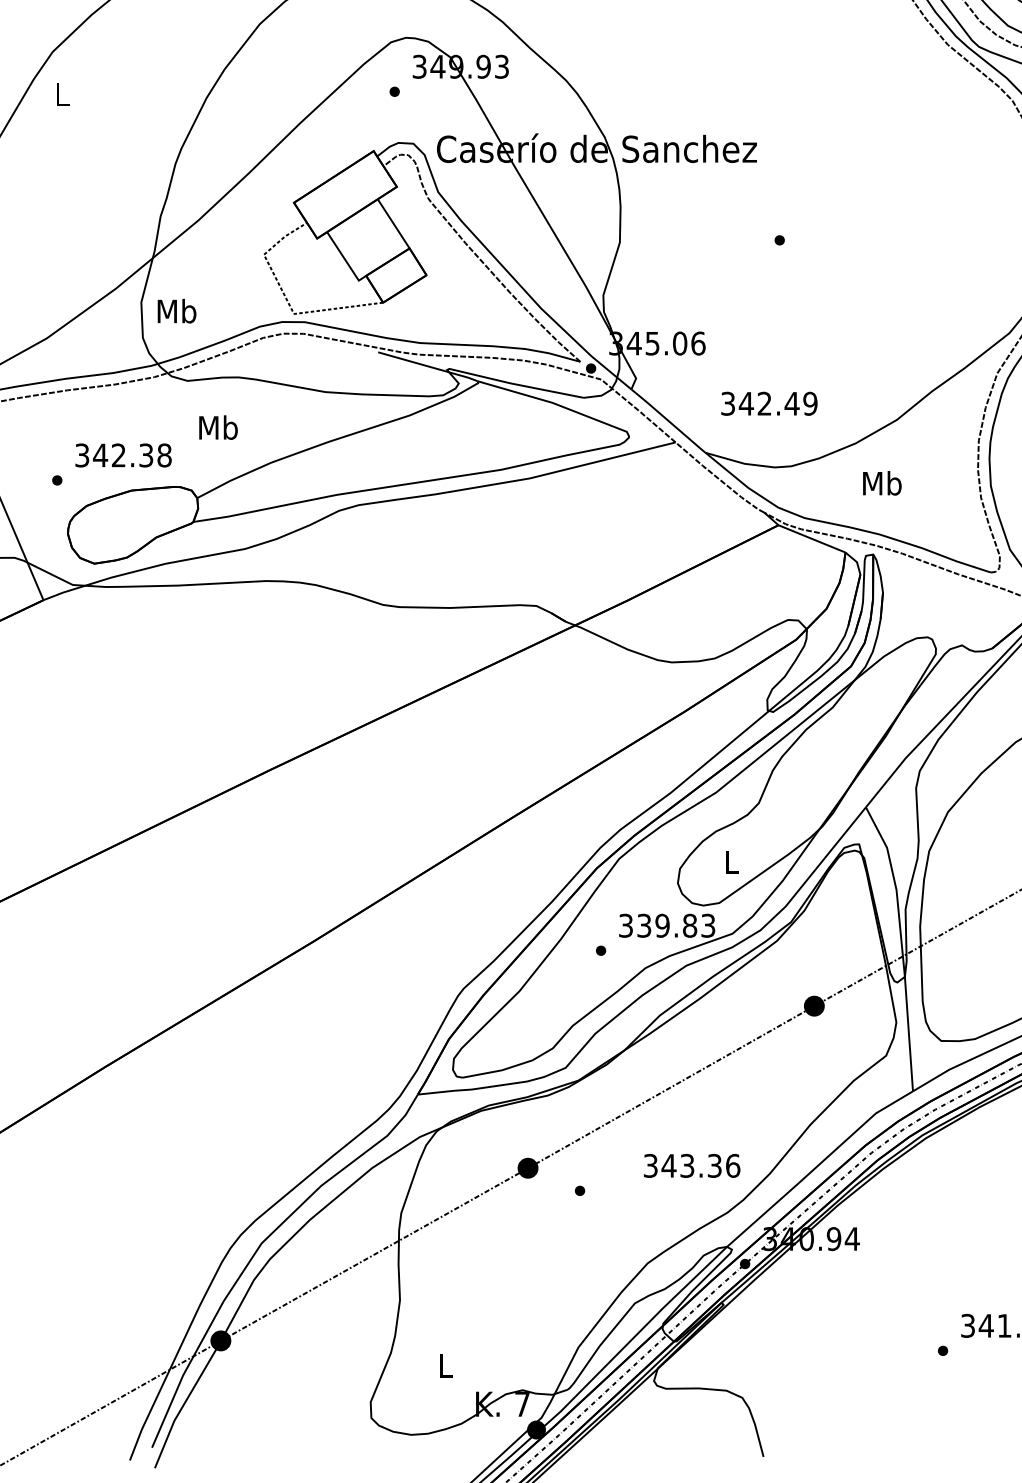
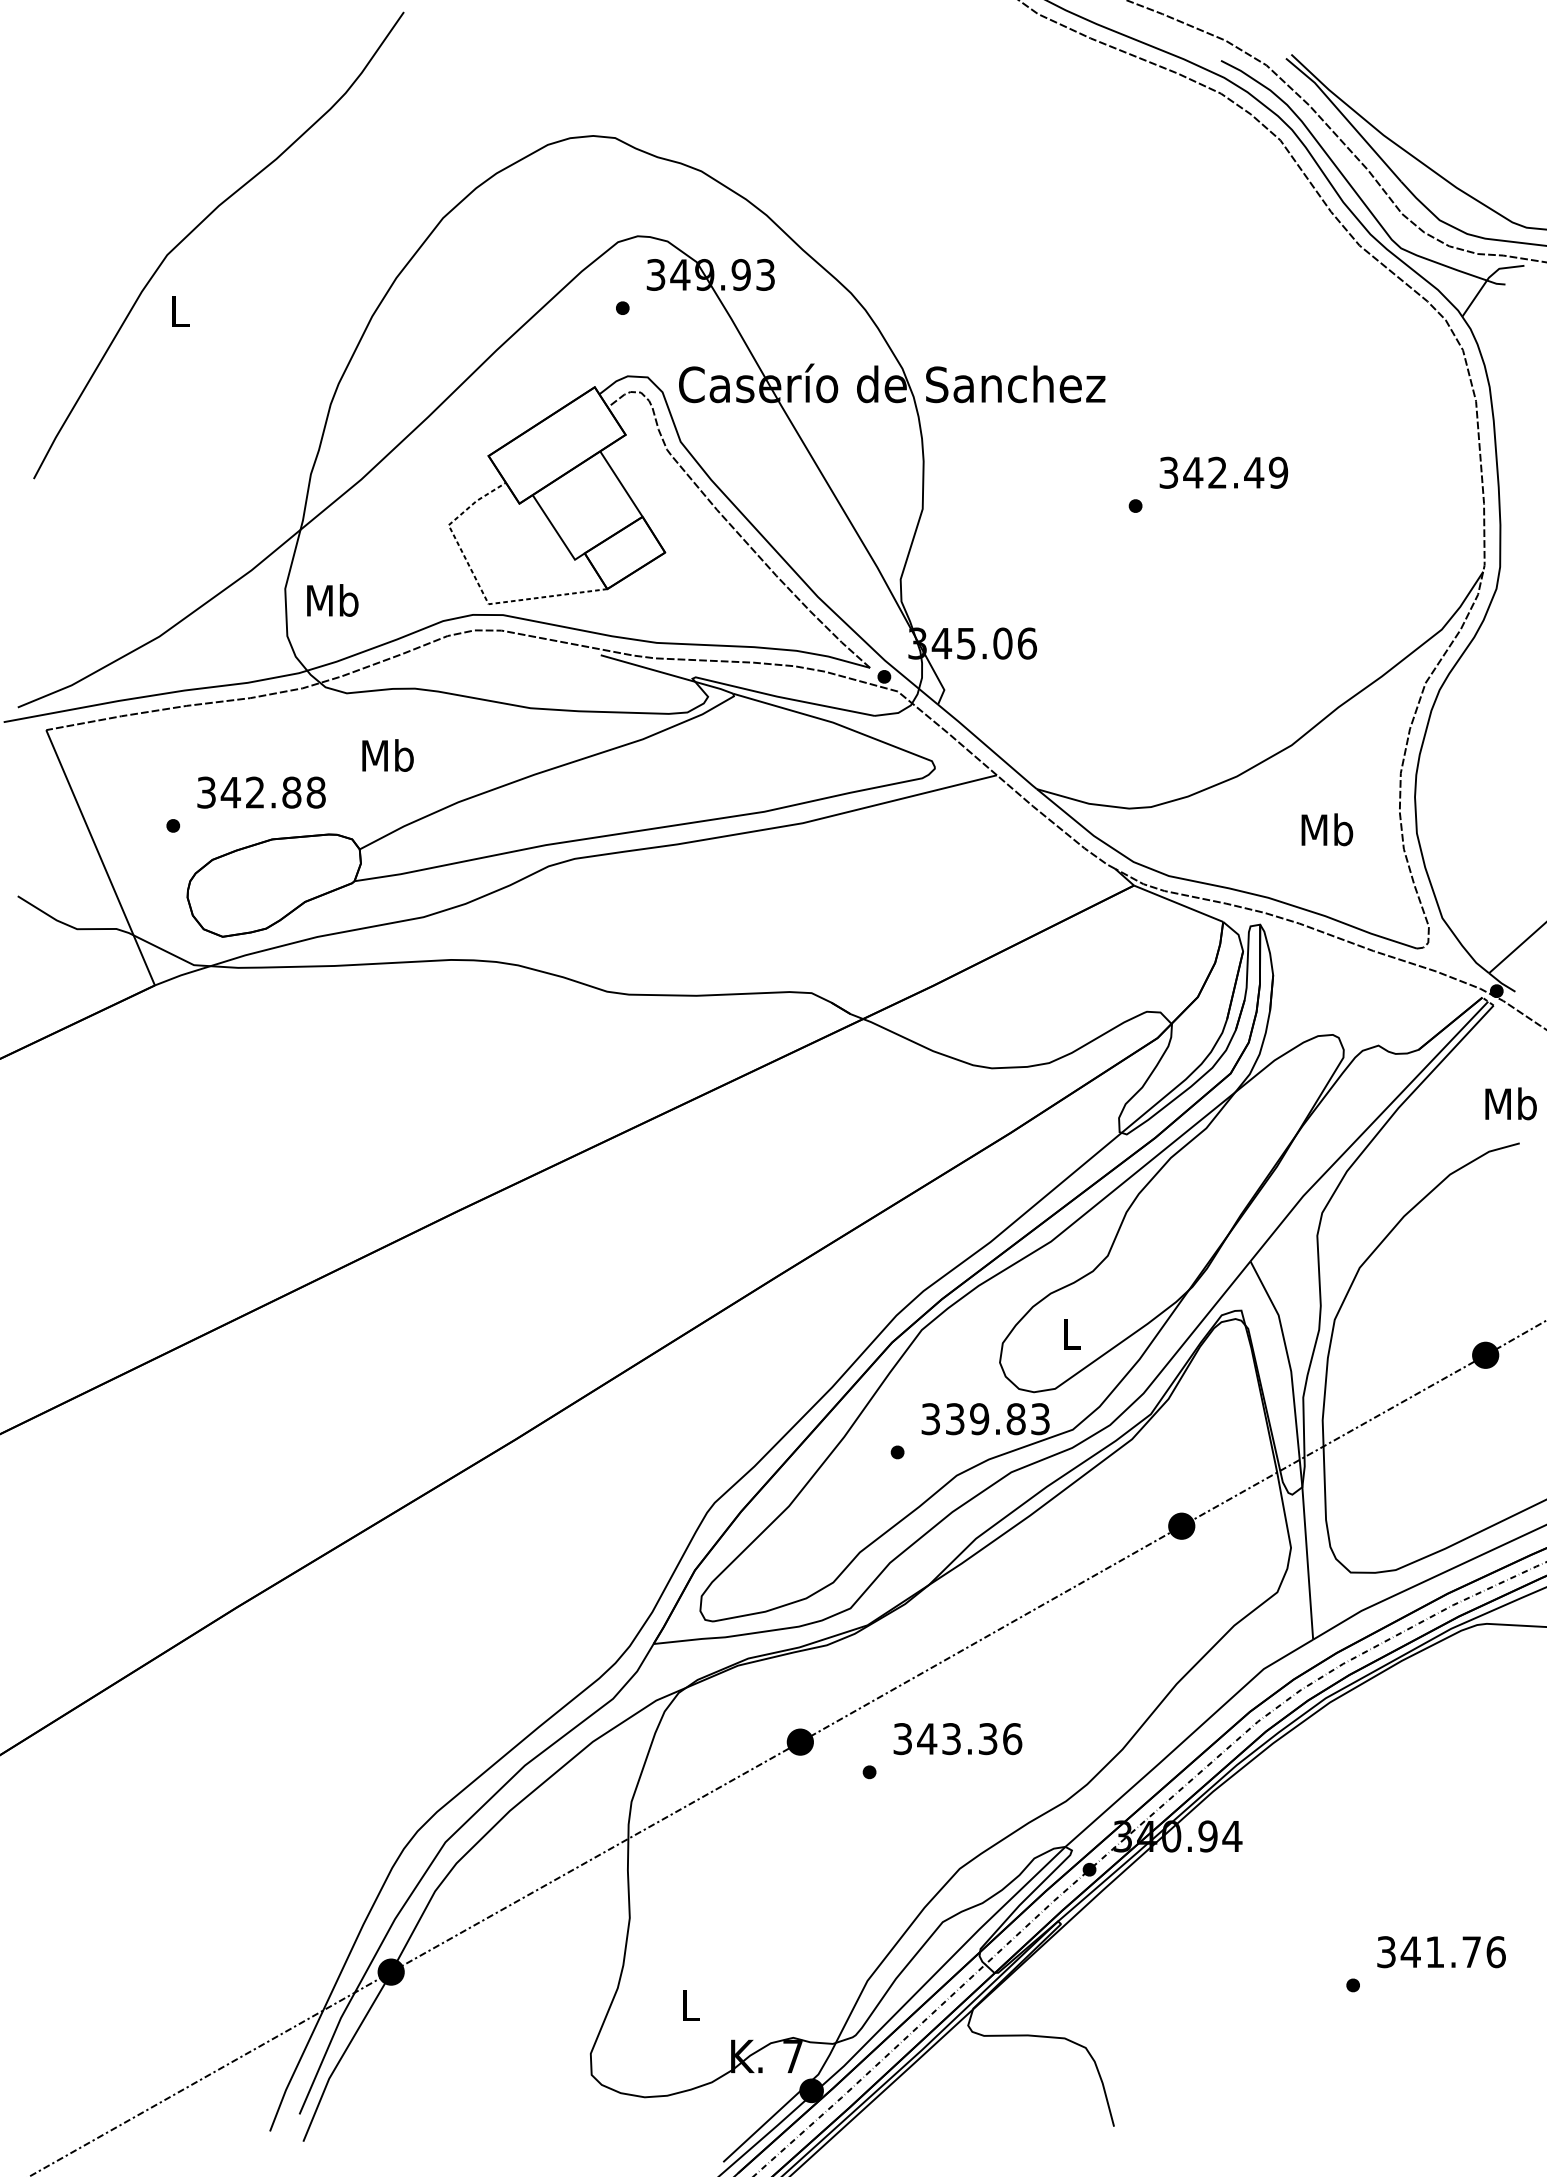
text: (769, 403) -> (1223, 472), moved
text: (146, 455) -> (291, 792), 342.38 -> 342.88
text: (882, 483) -> (1327, 829), moved
text: (691, 1166) -> (957, 1739), moved

